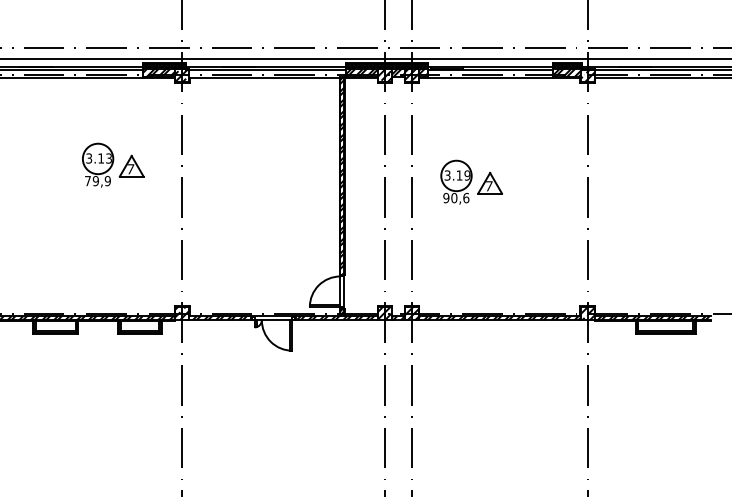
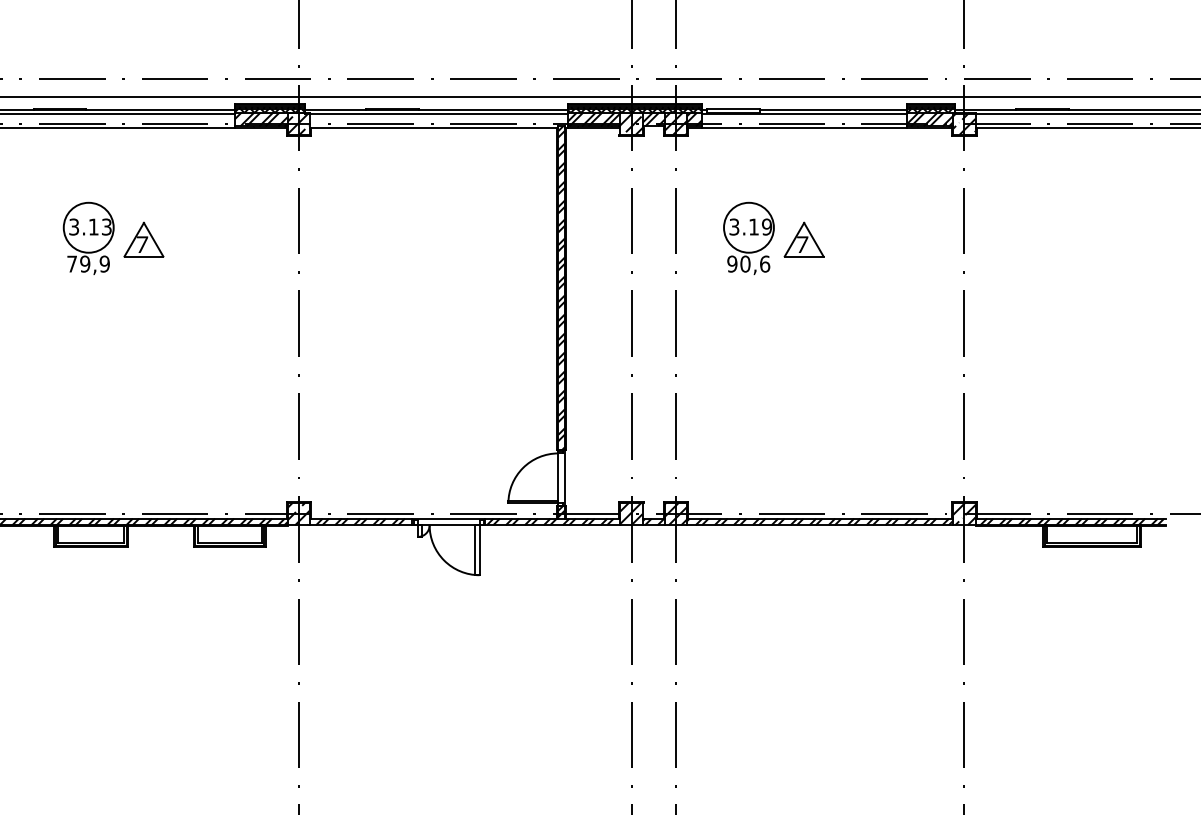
part: (113, 164) -> (114, 236), moved
part: (471, 181) -> (773, 236), moved

